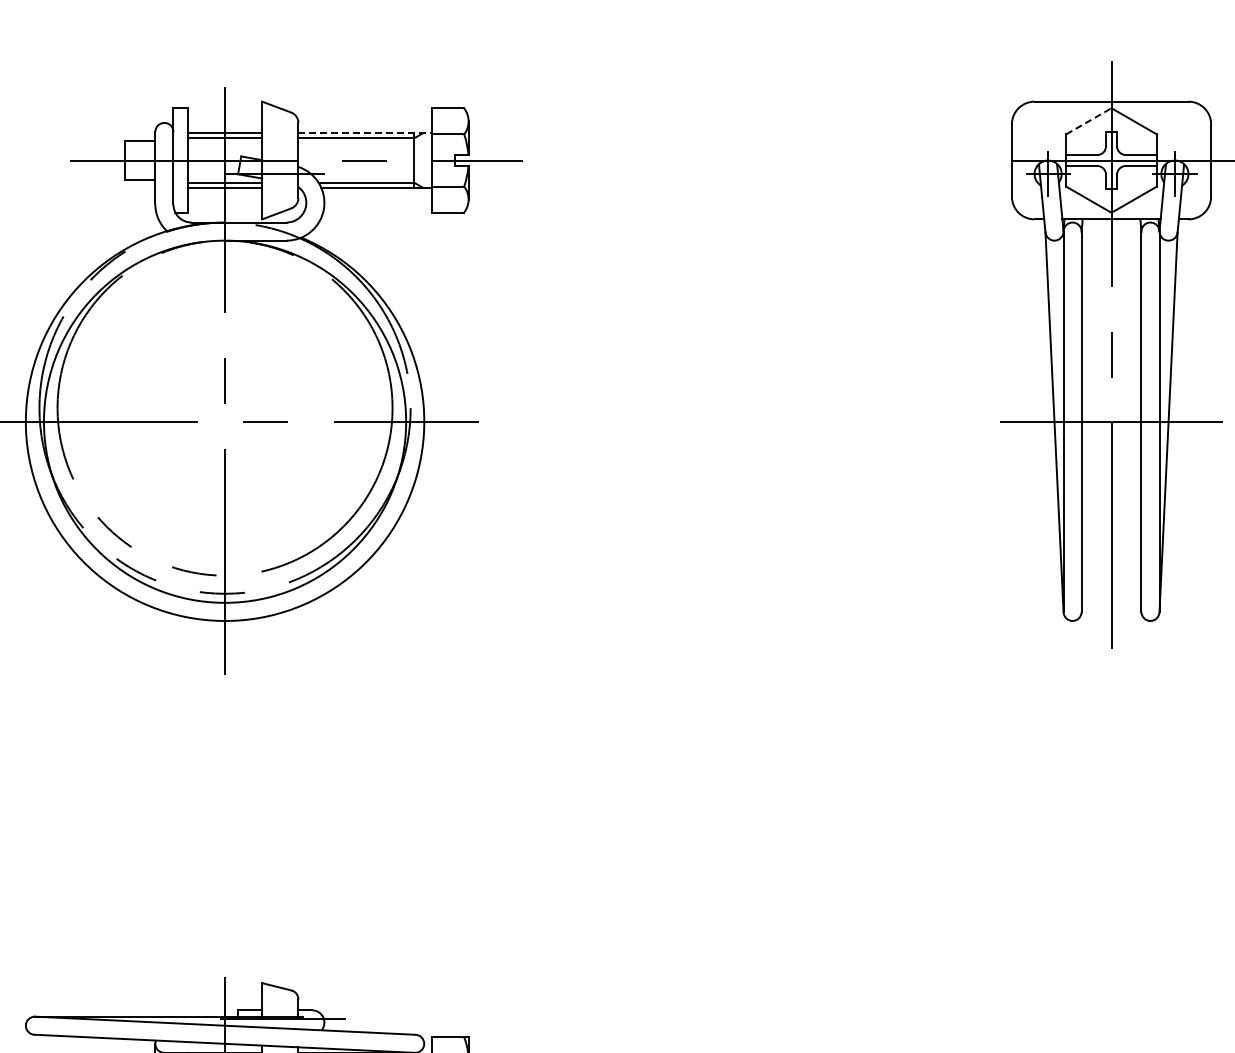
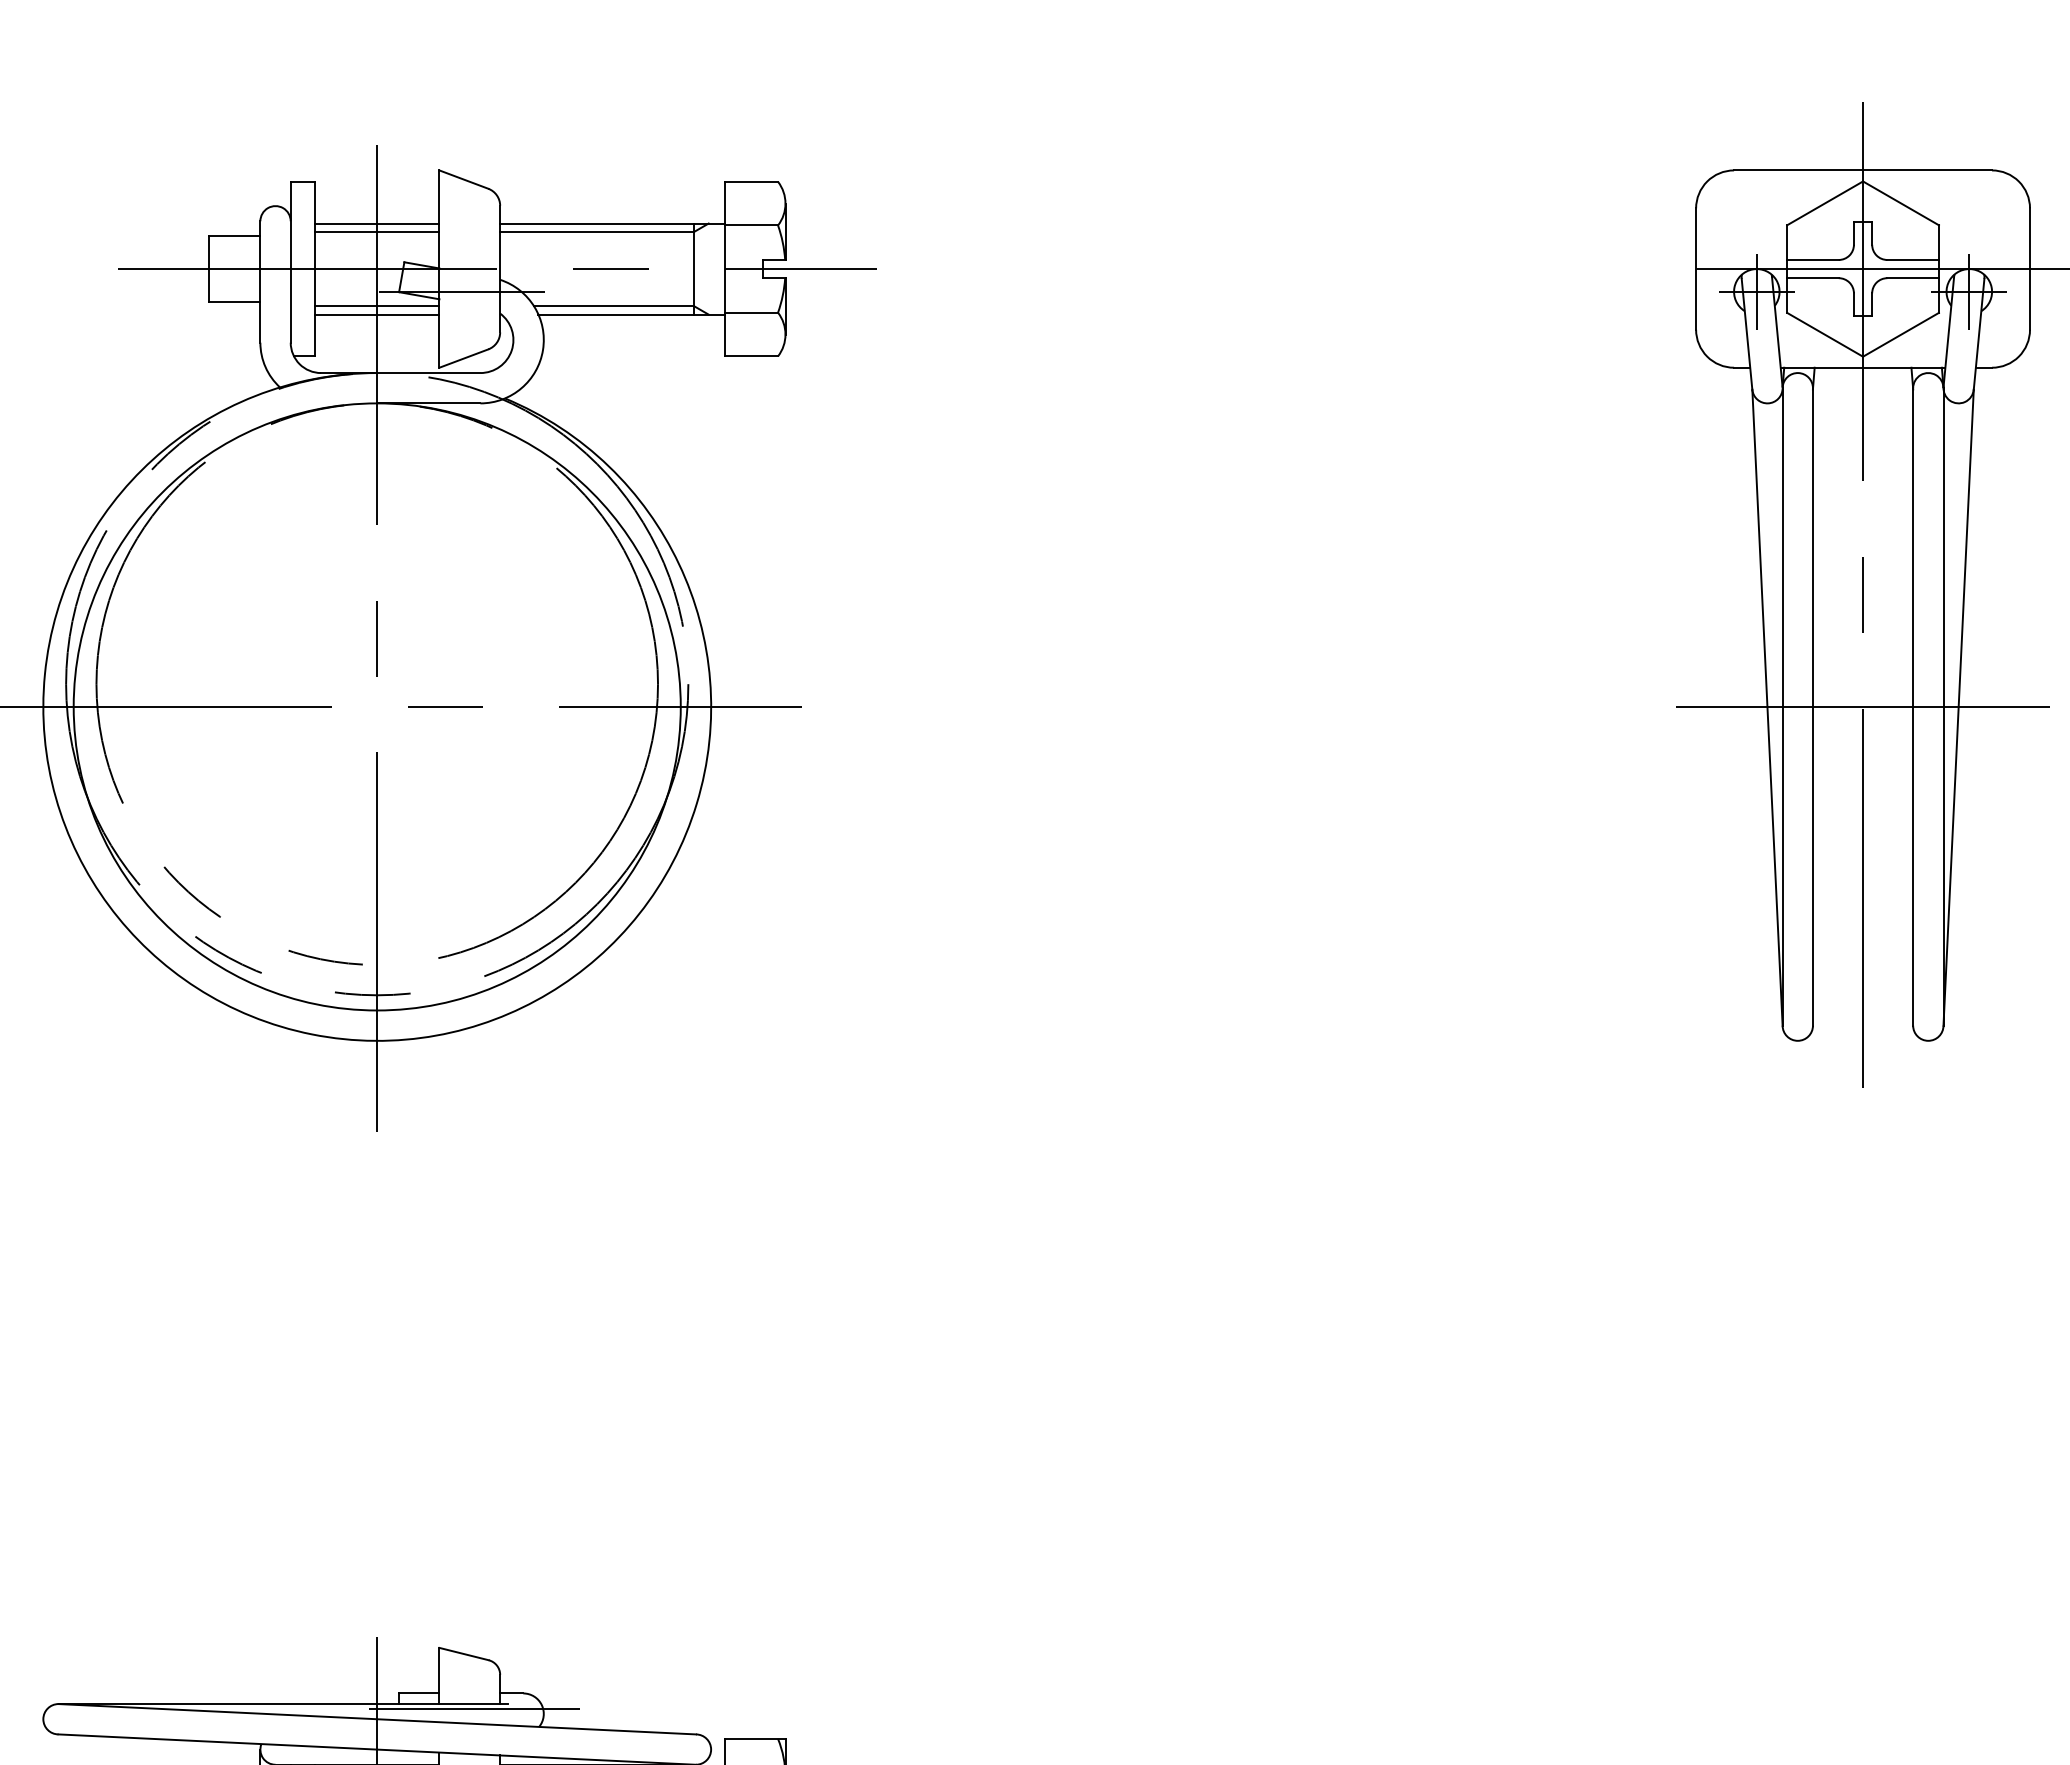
line: (1089, 121) -> (1826, 203), dashed -> solid
line: (365, 133) -> (612, 223), dashed -> solid

